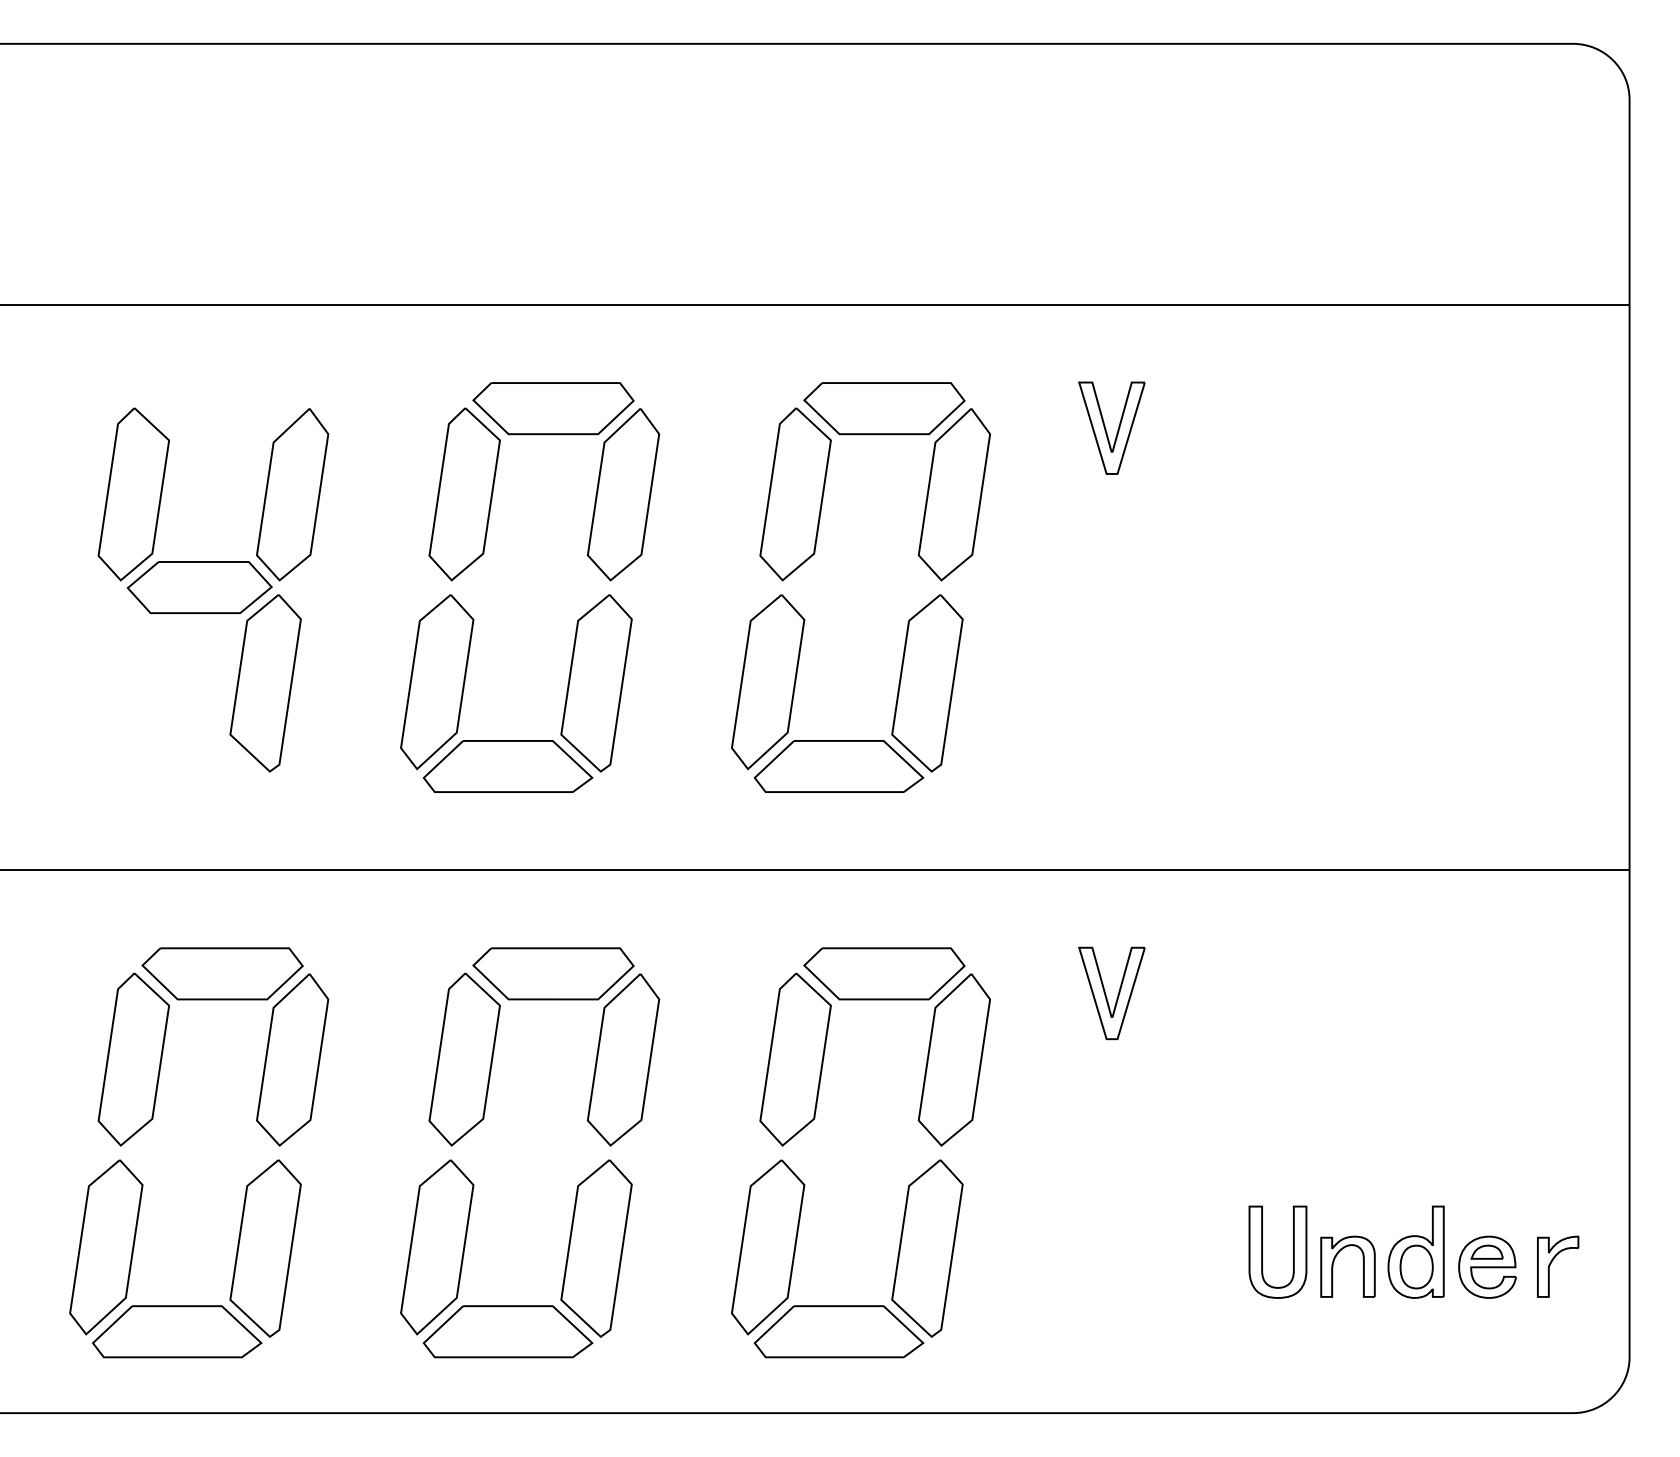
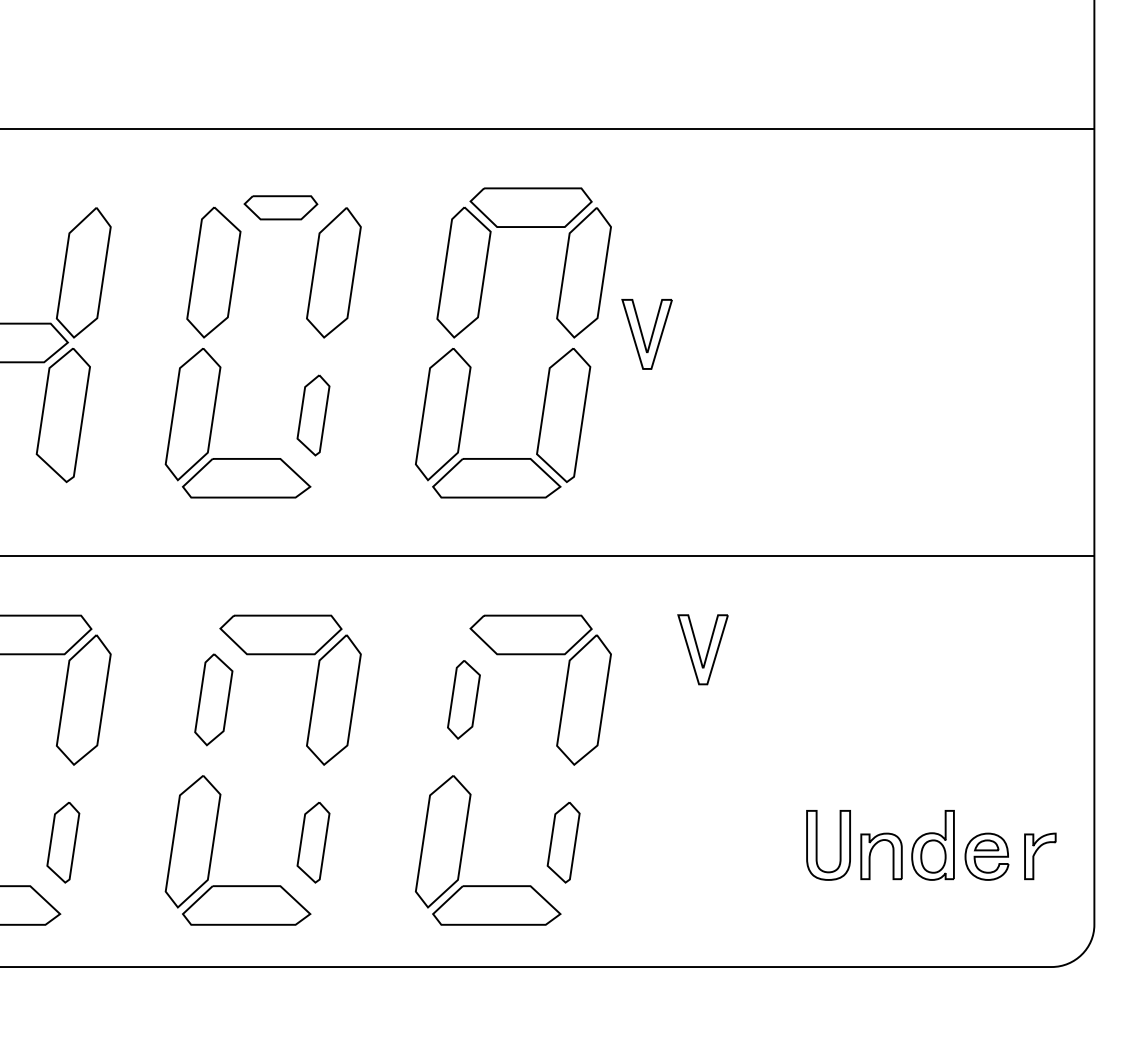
part: (553, 408) -> (280, 207), size x0.6
part: (1111, 427) -> (646, 333), moved
part: (596, 683) -> (313, 415), size x0.6
part: (464, 1059) -> (213, 699), size x0.7
part: (795, 1059) -> (463, 699), size x0.6
part: (265, 1248) -> (63, 842), size x0.6
part: (596, 1248) -> (313, 842), size x0.6
part: (927, 1248) -> (563, 842), size x0.6

